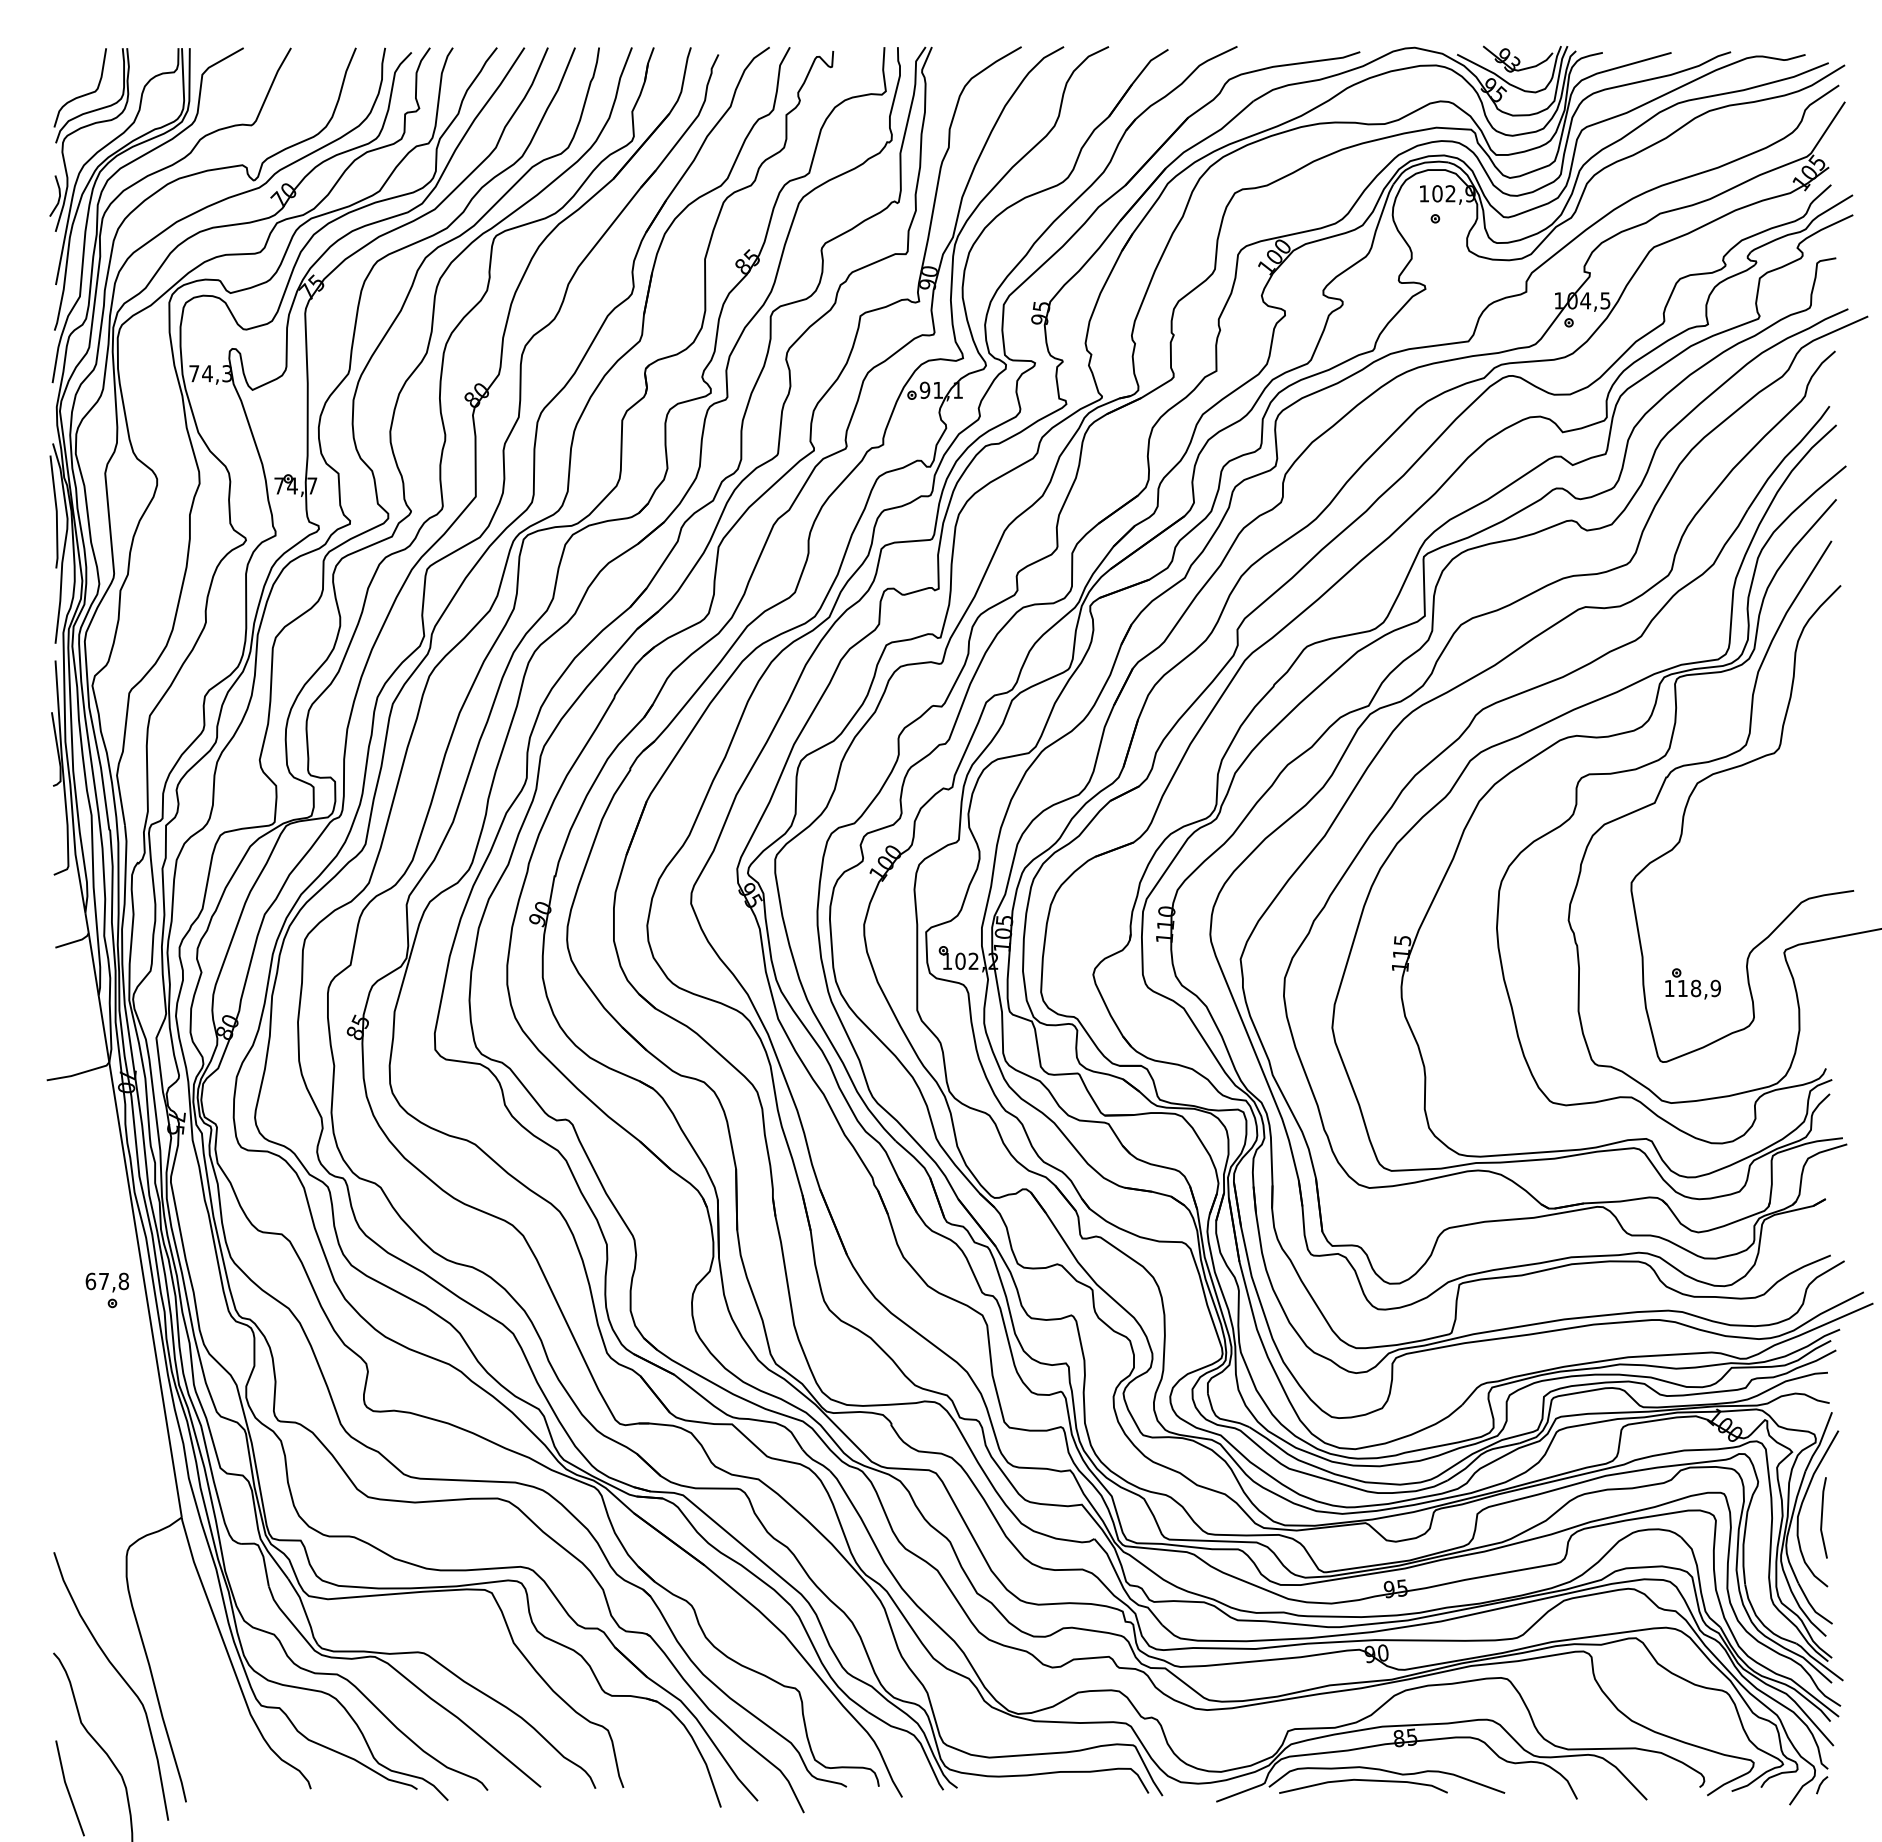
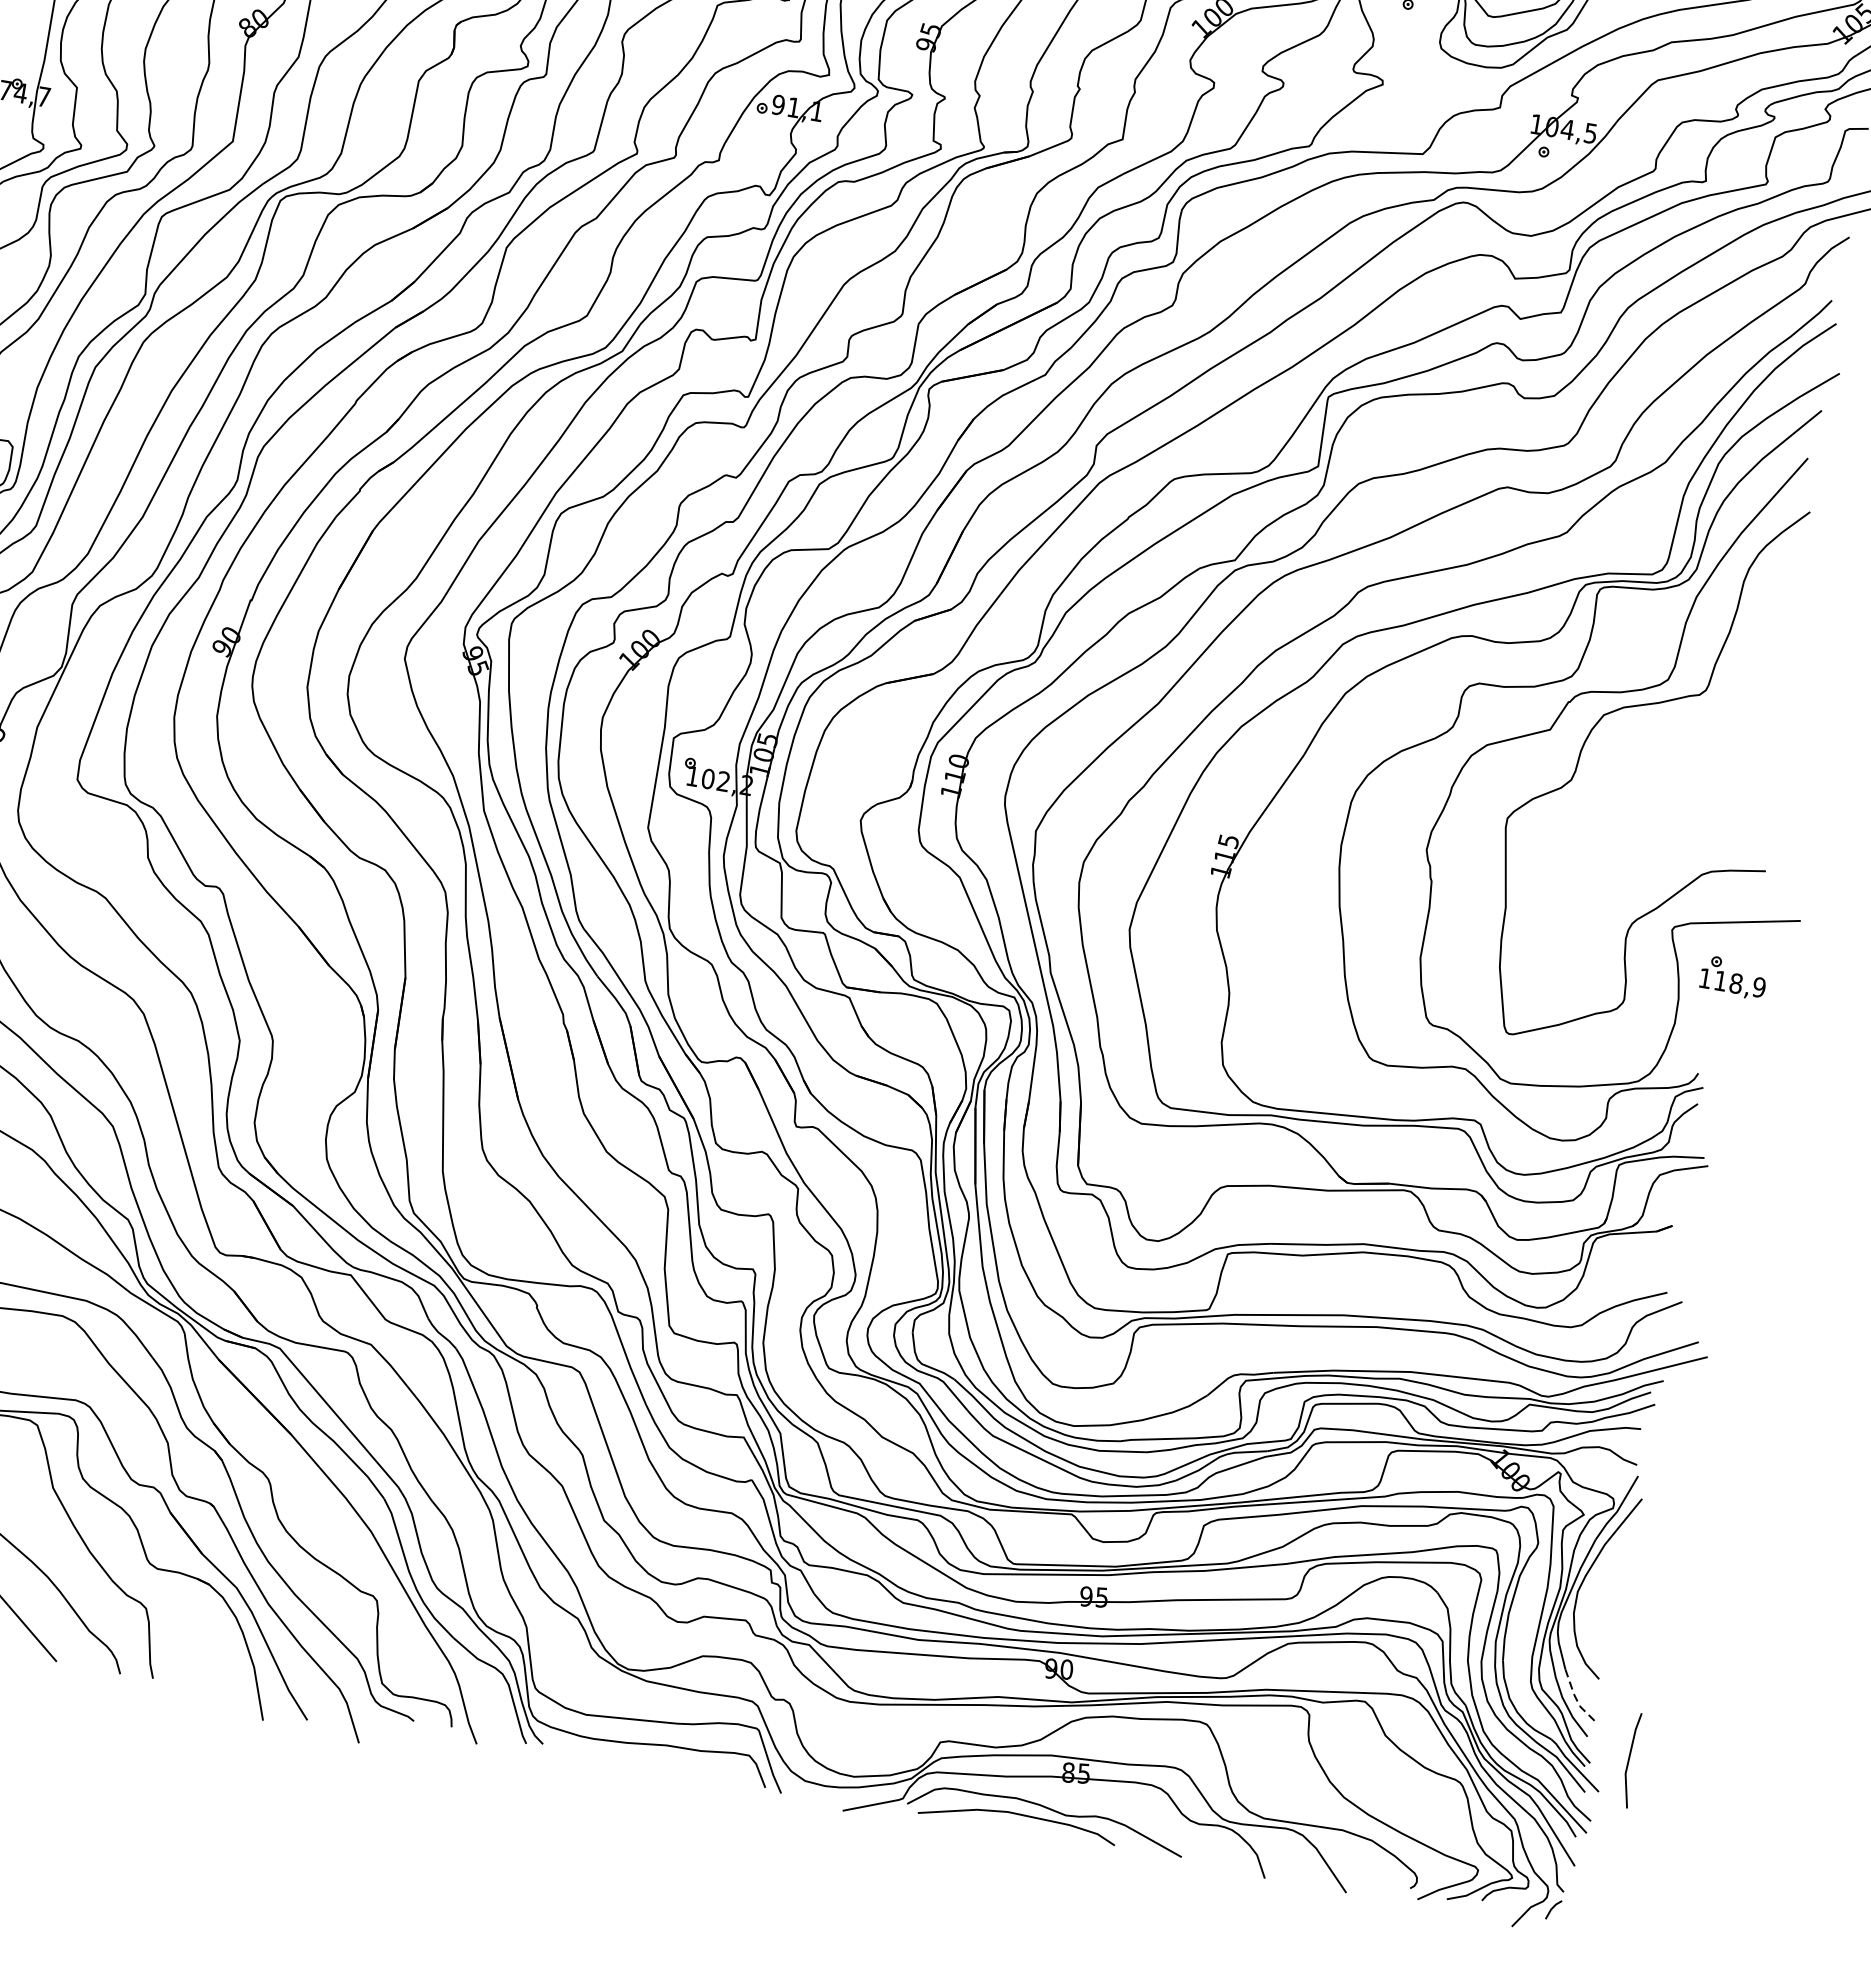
part: (1692, 983) -> (1733, 977), moved
line: (1822, 1517) -> (1629, 1759), moved
line: (1811, 1606) -> (1576, 1698), solid -> dashed

